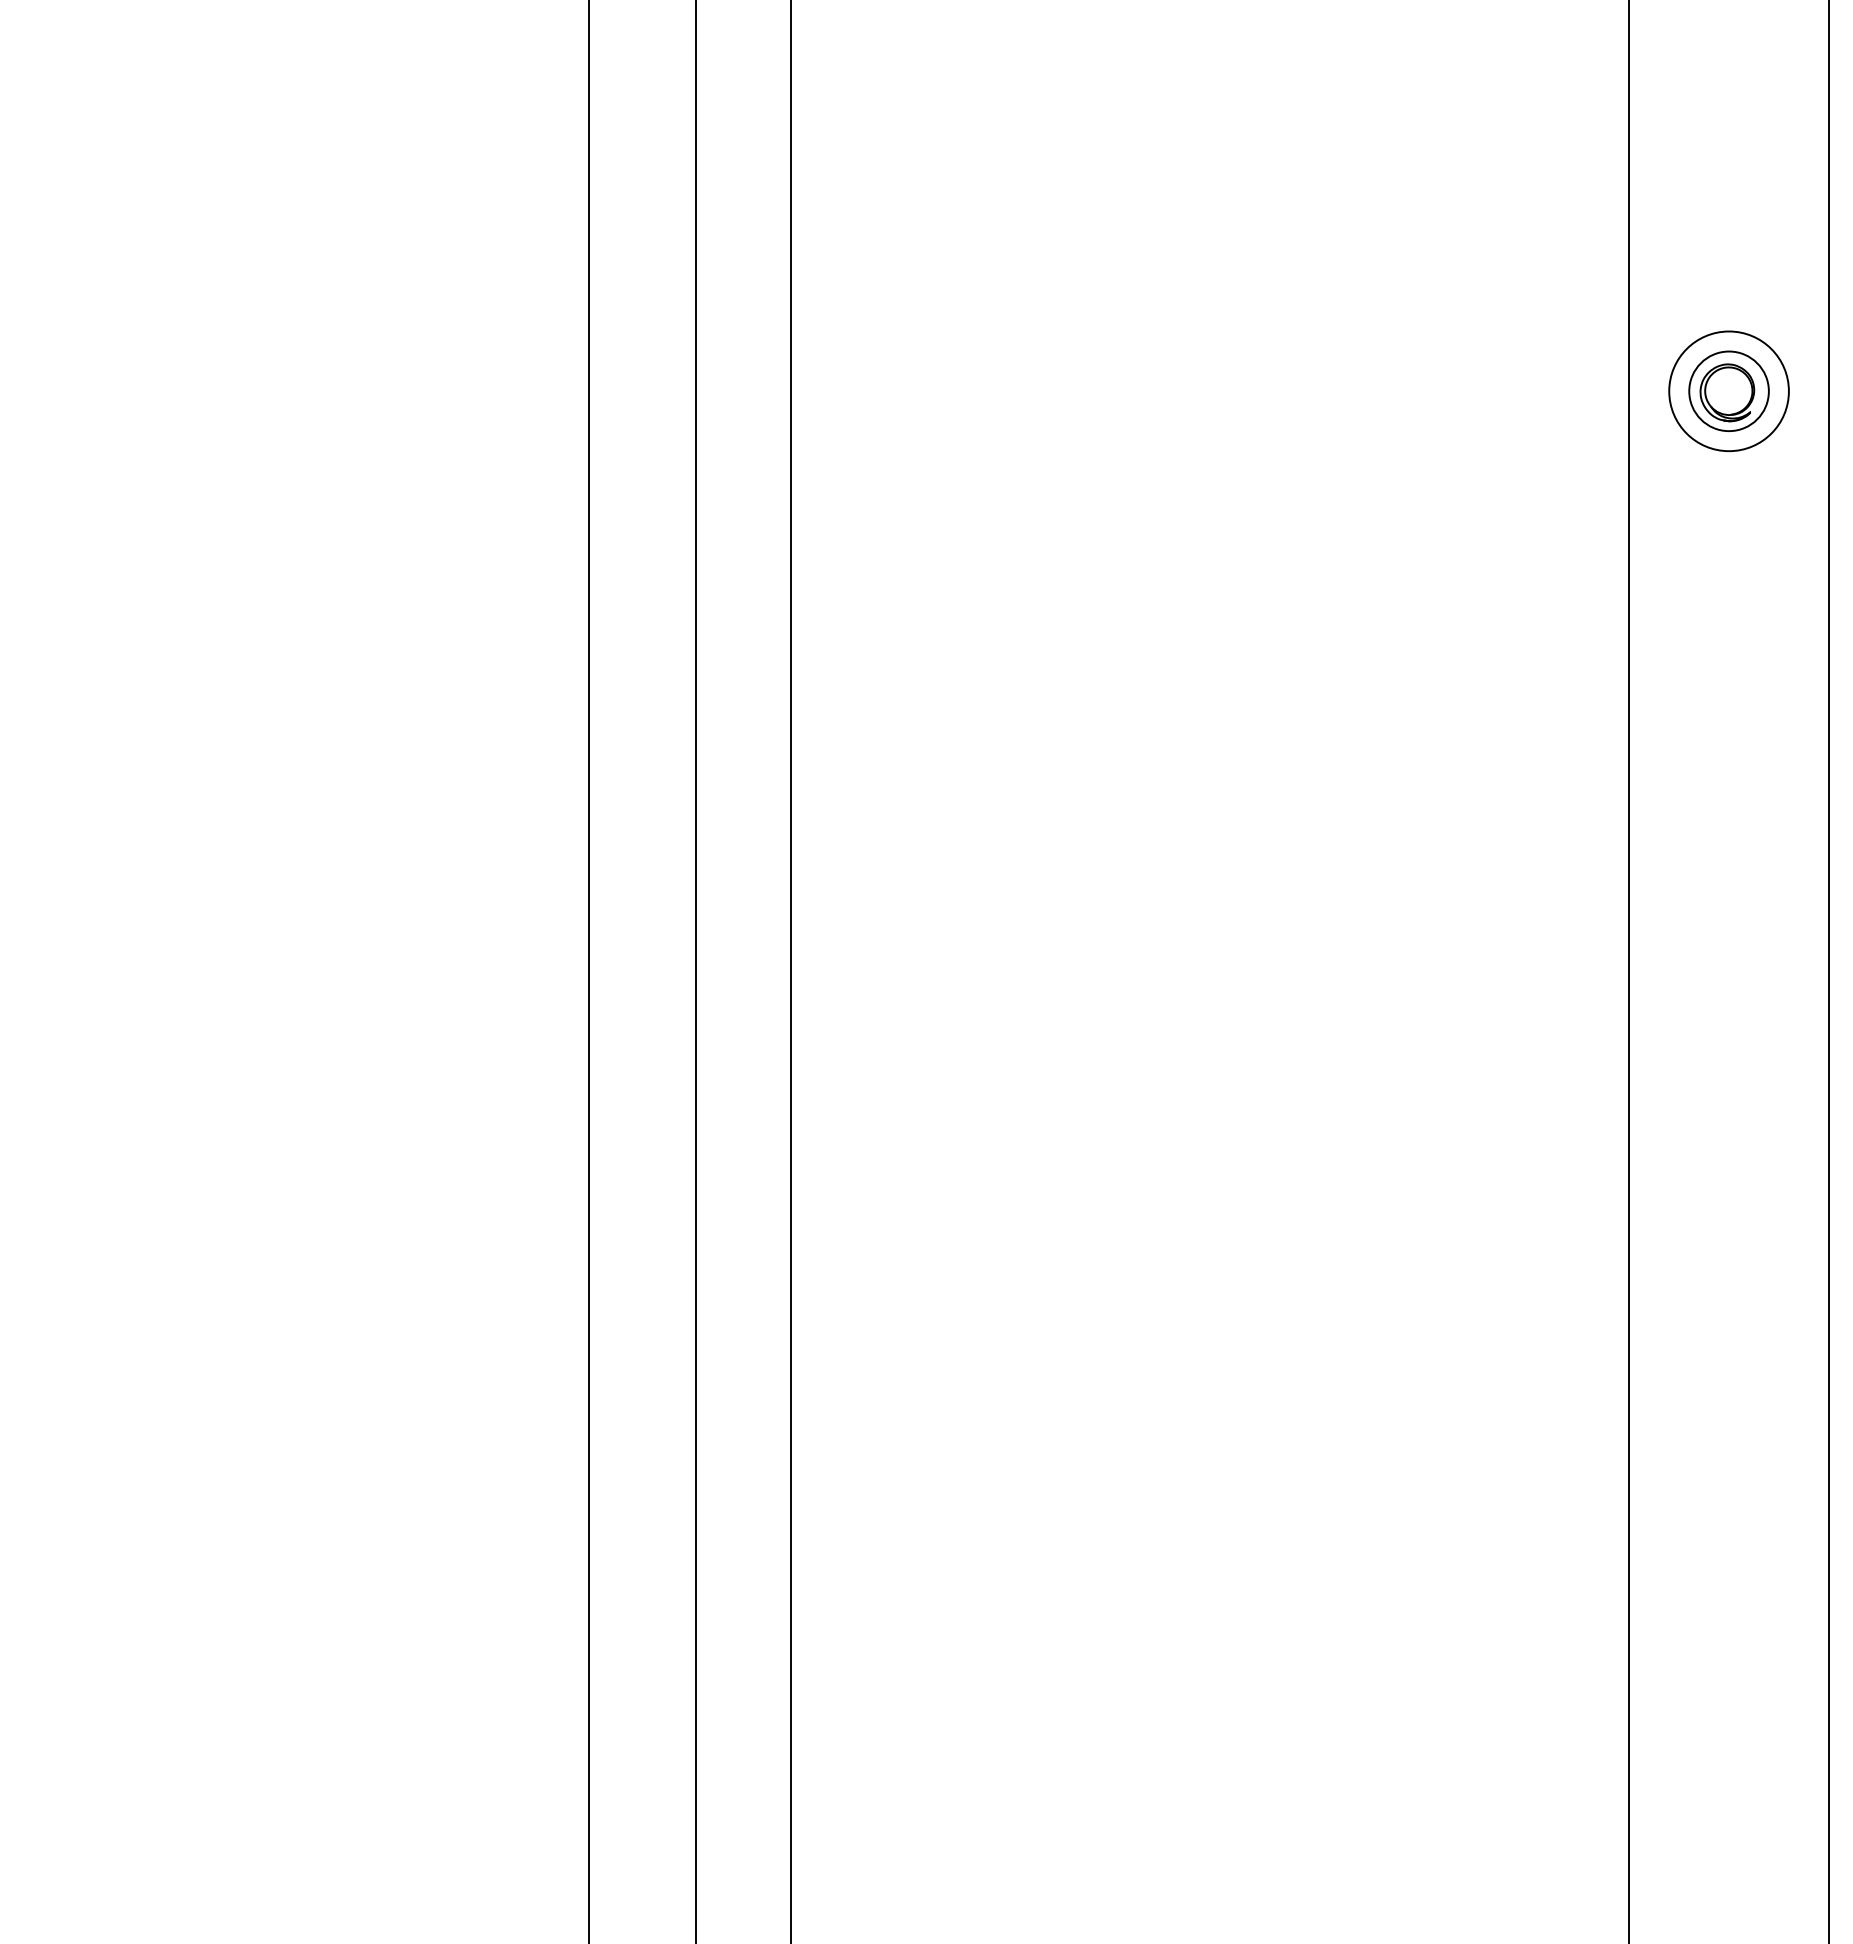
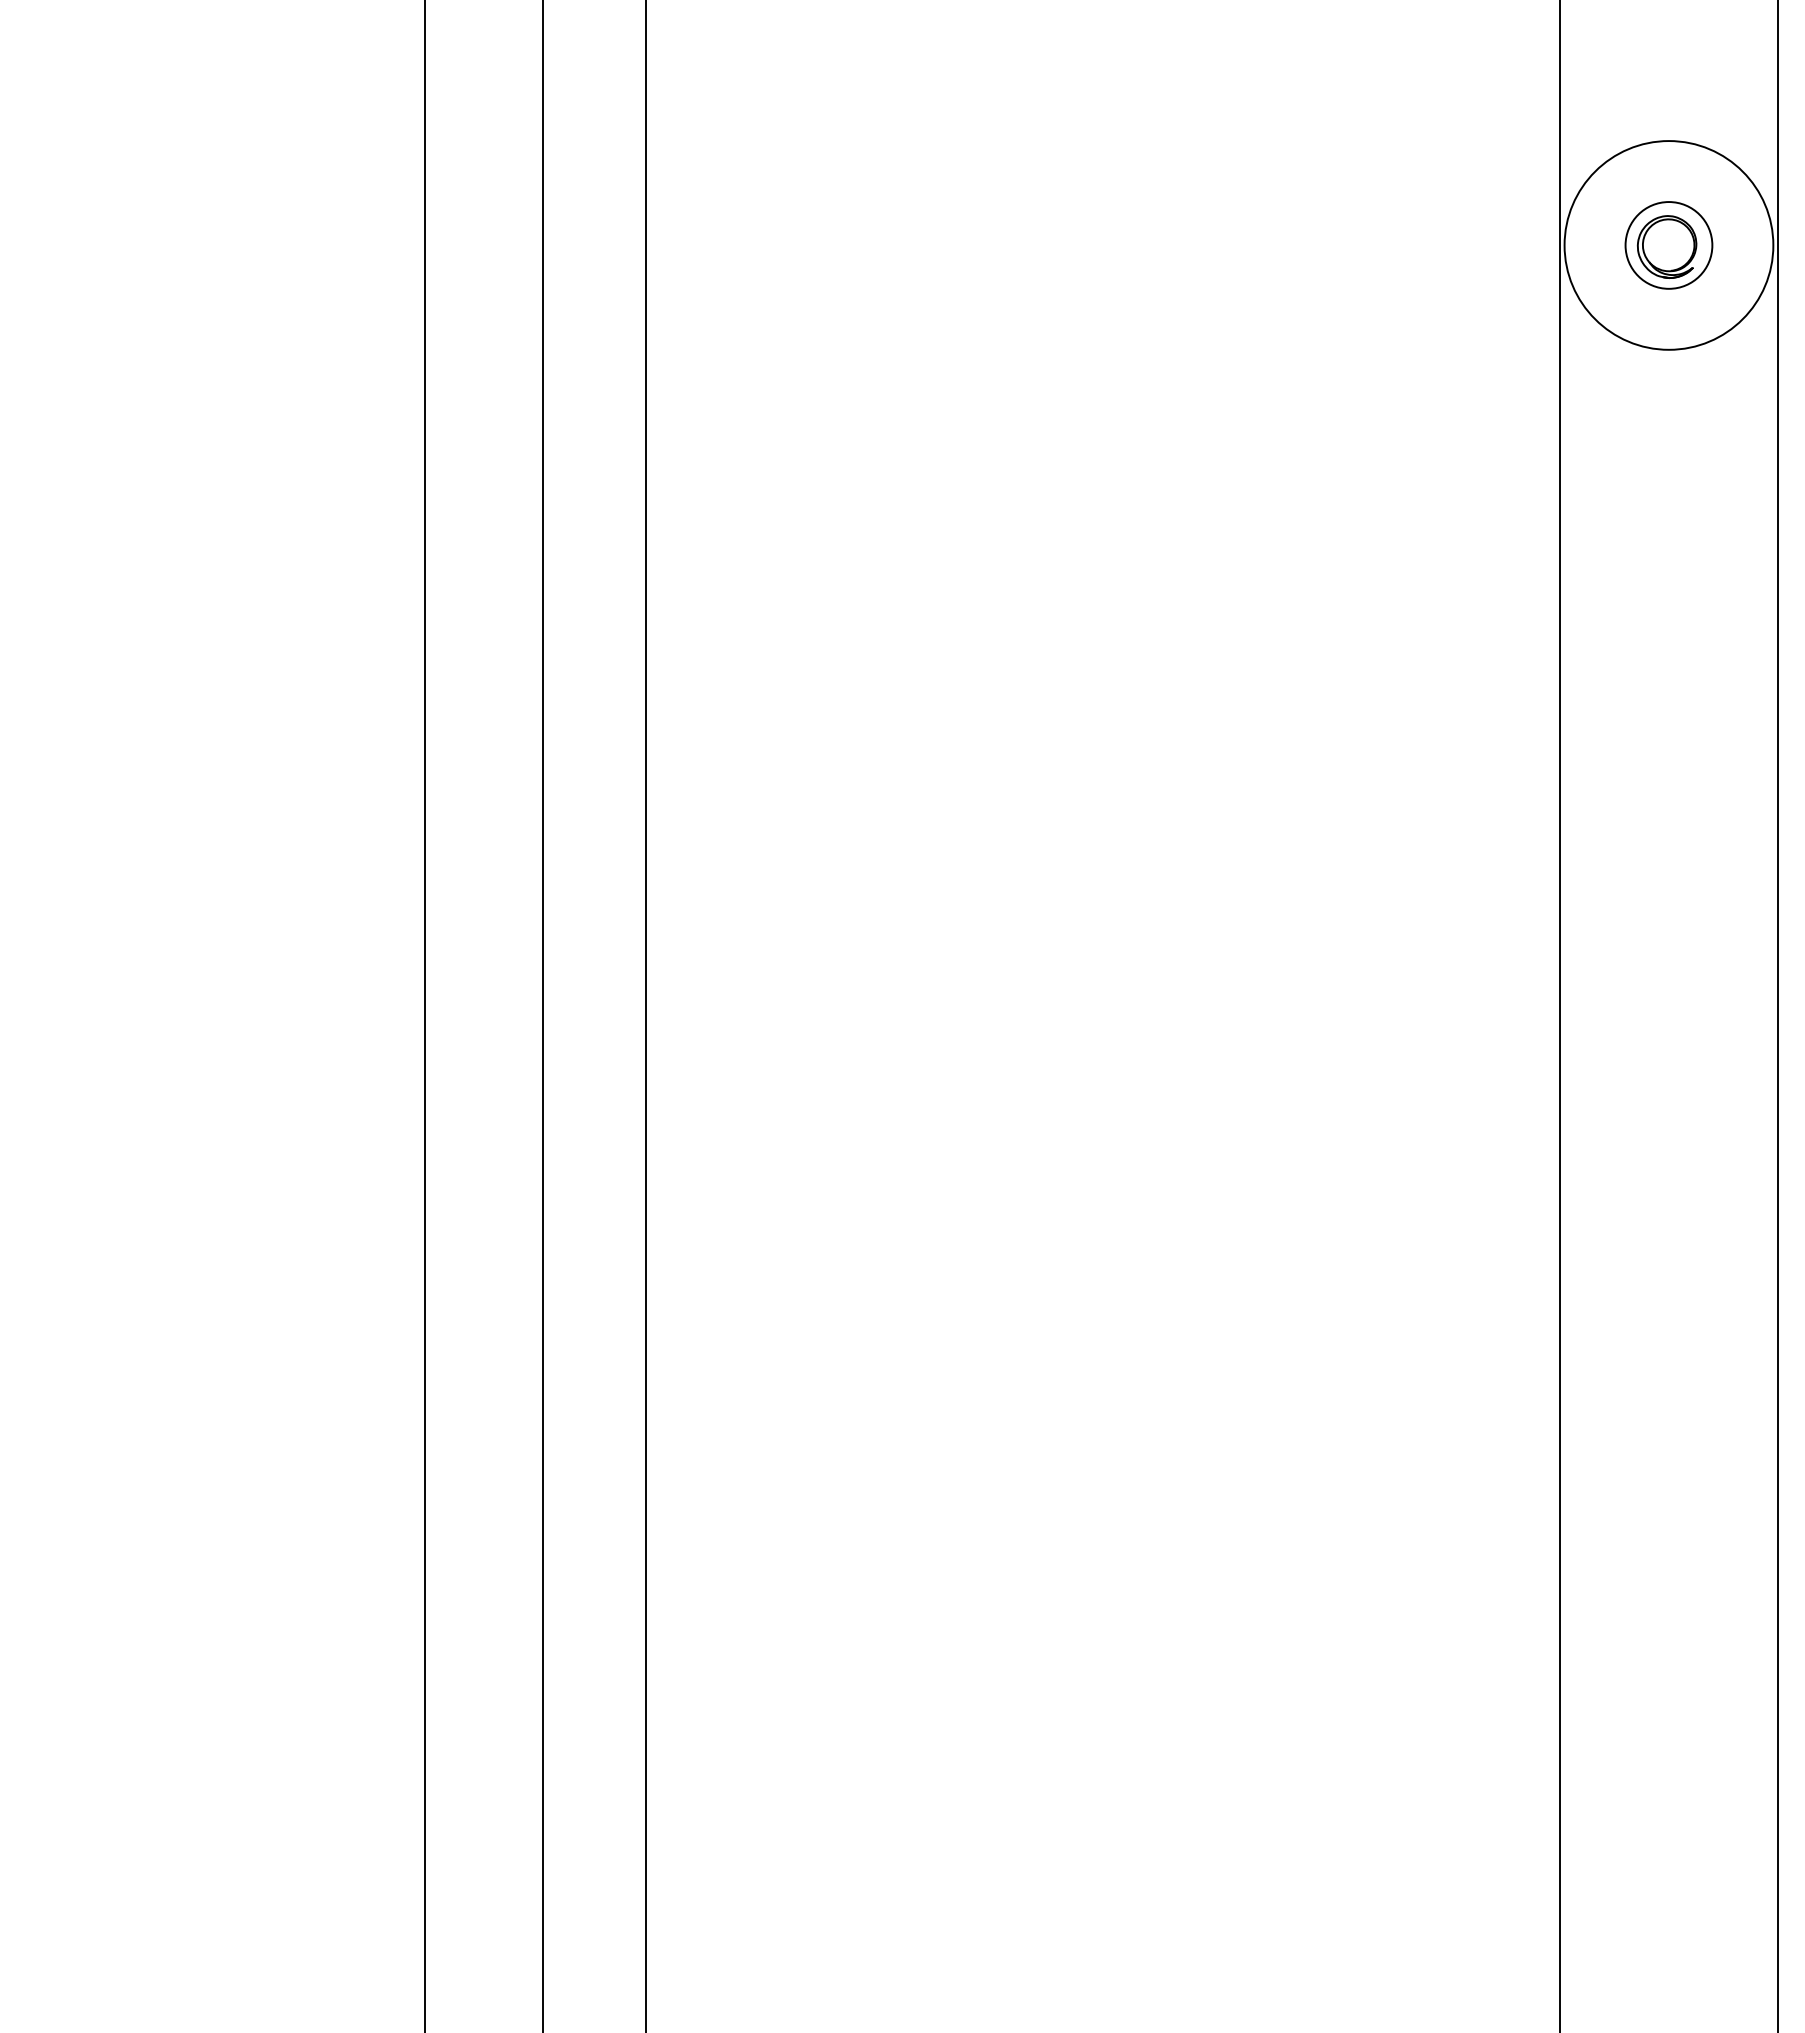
circle: (1728, 391) -> (1668, 245), size x1.6

